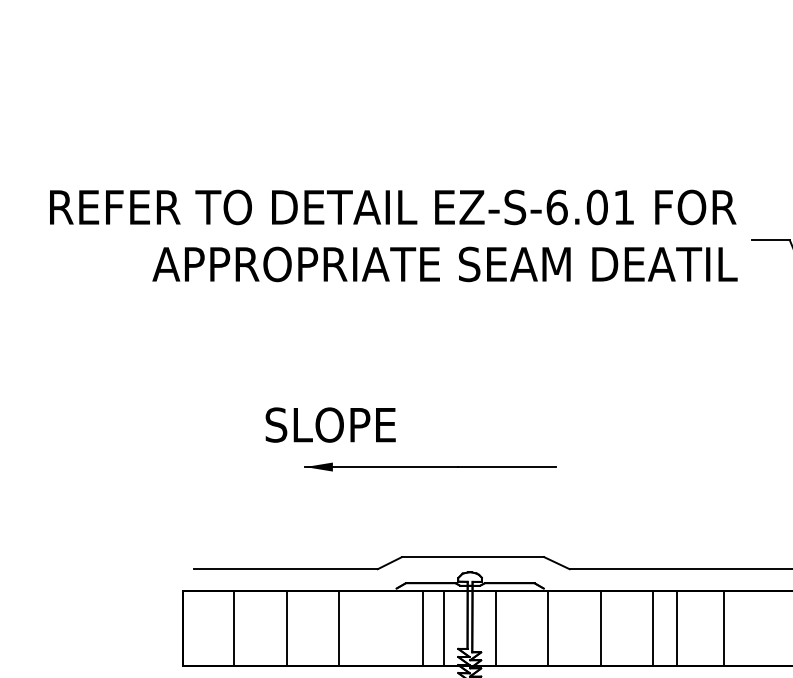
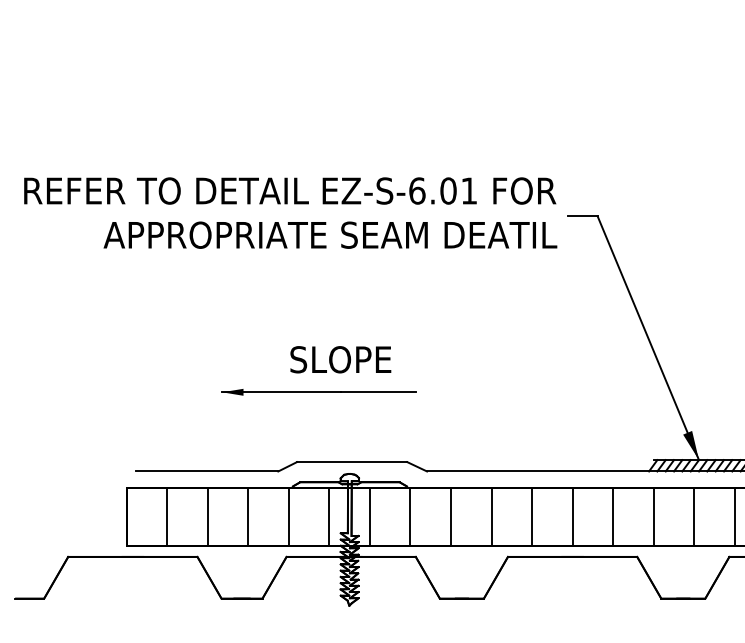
text: (330, 424) -> (340, 359), moved
line: (423, 628) -> (288, 517), moved
line: (677, 628) -> (532, 517), moved
line: (723, 628) -> (572, 517), moved

